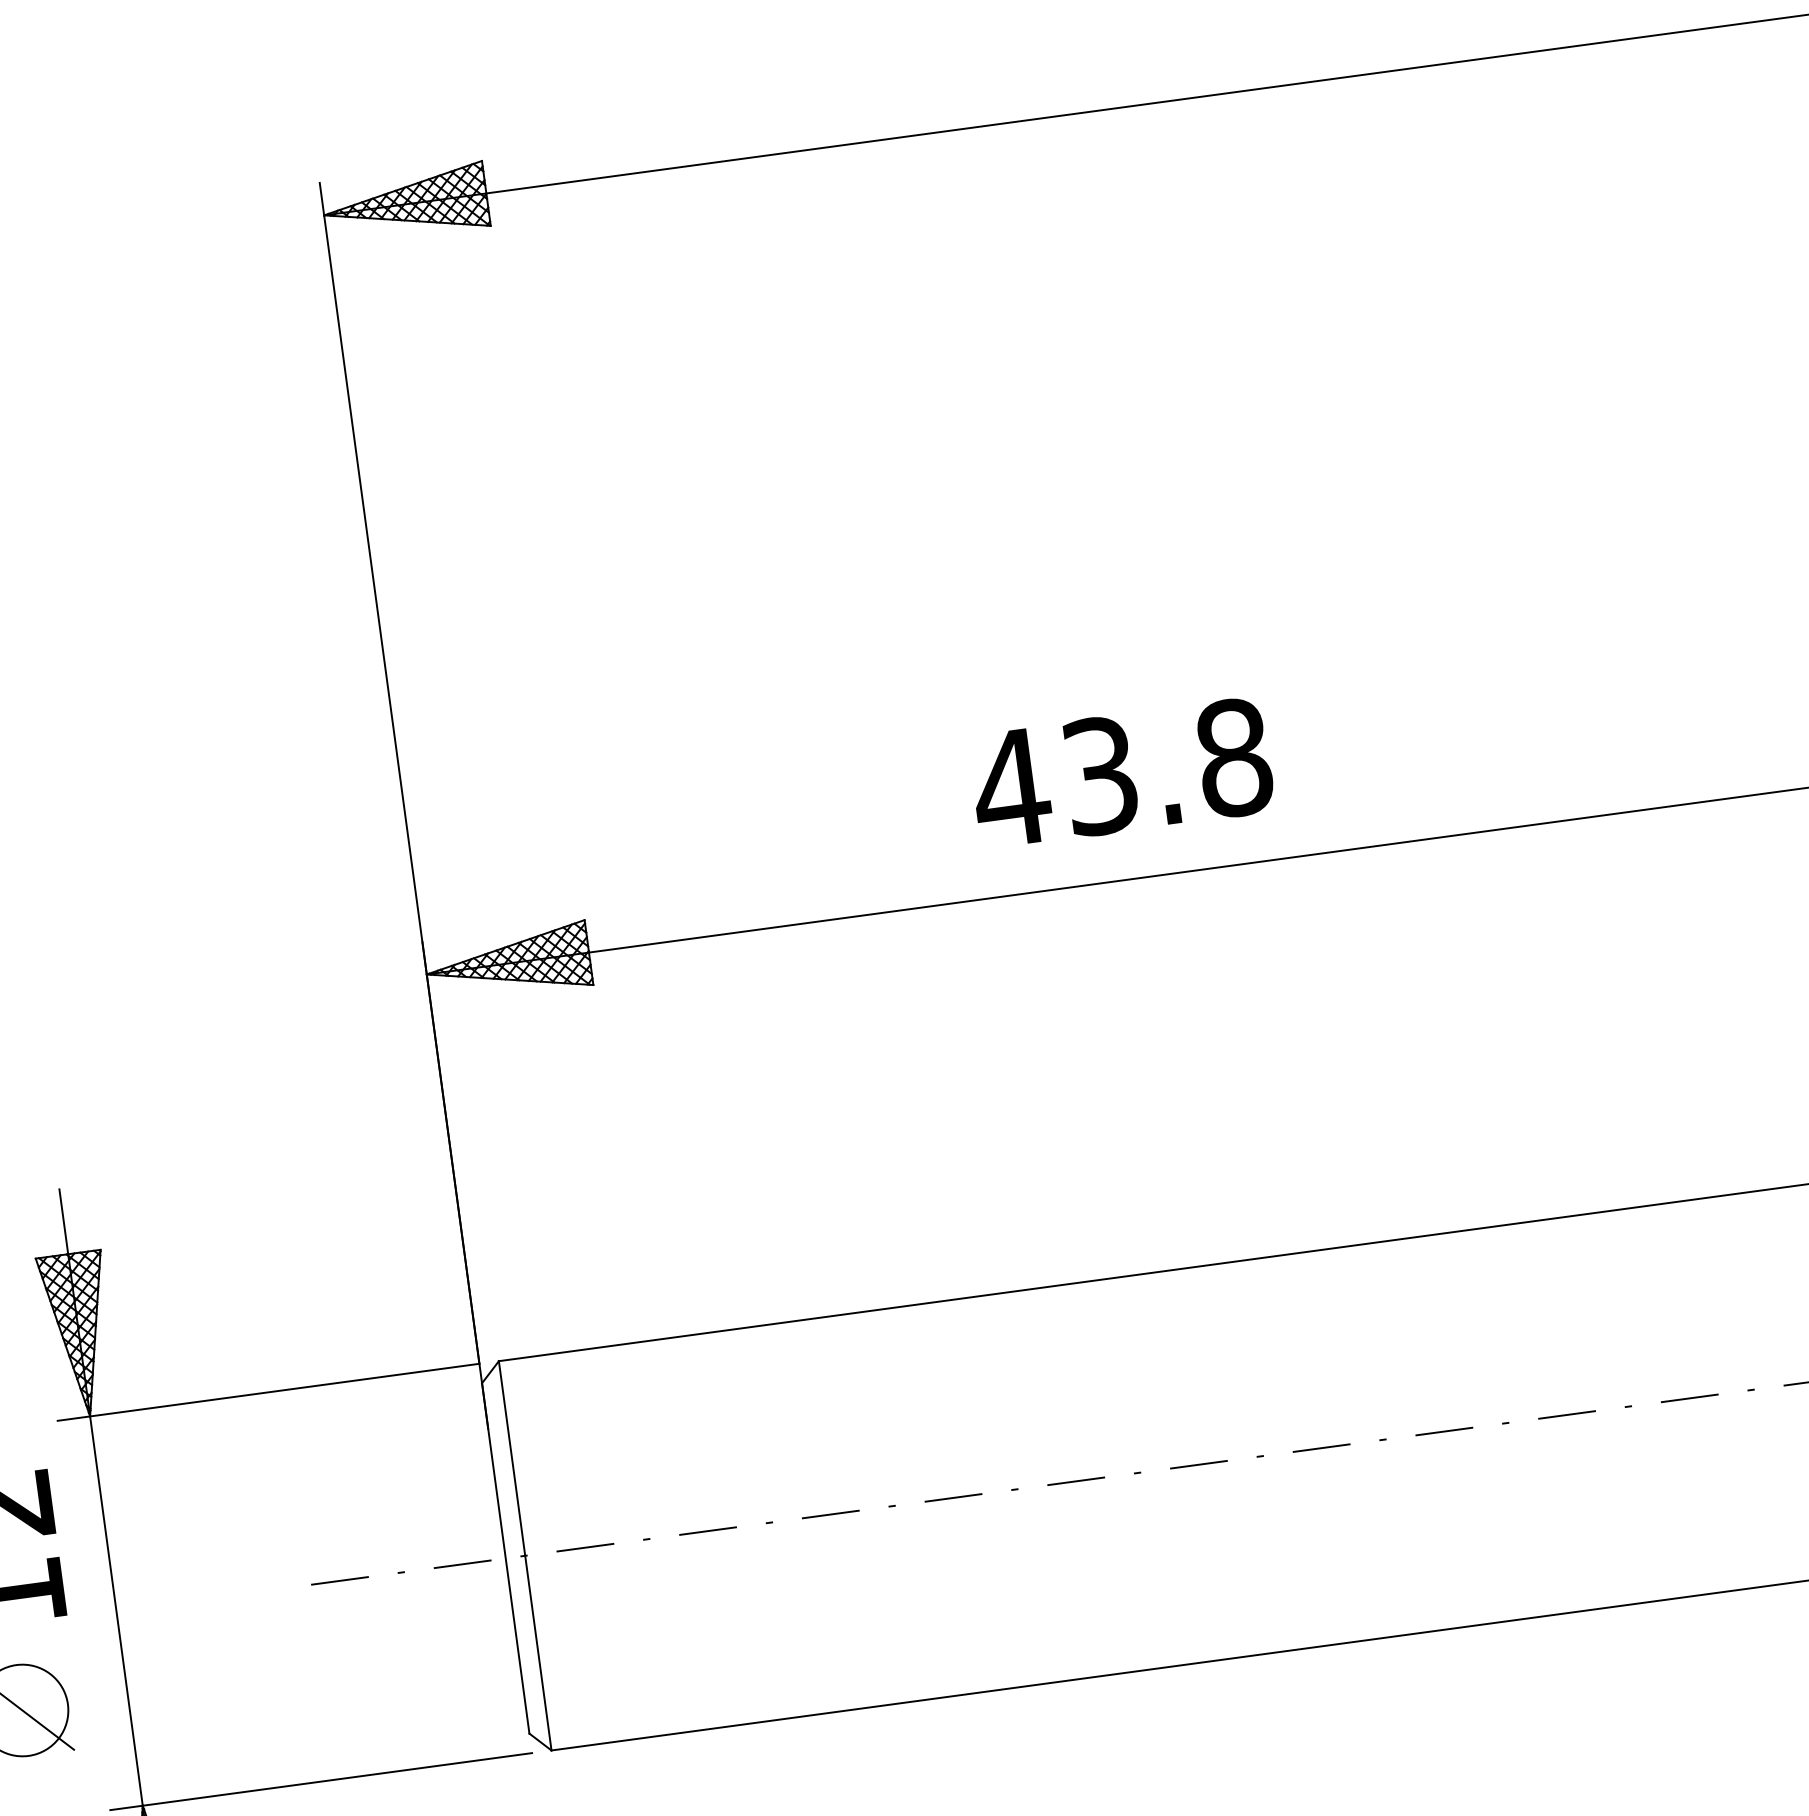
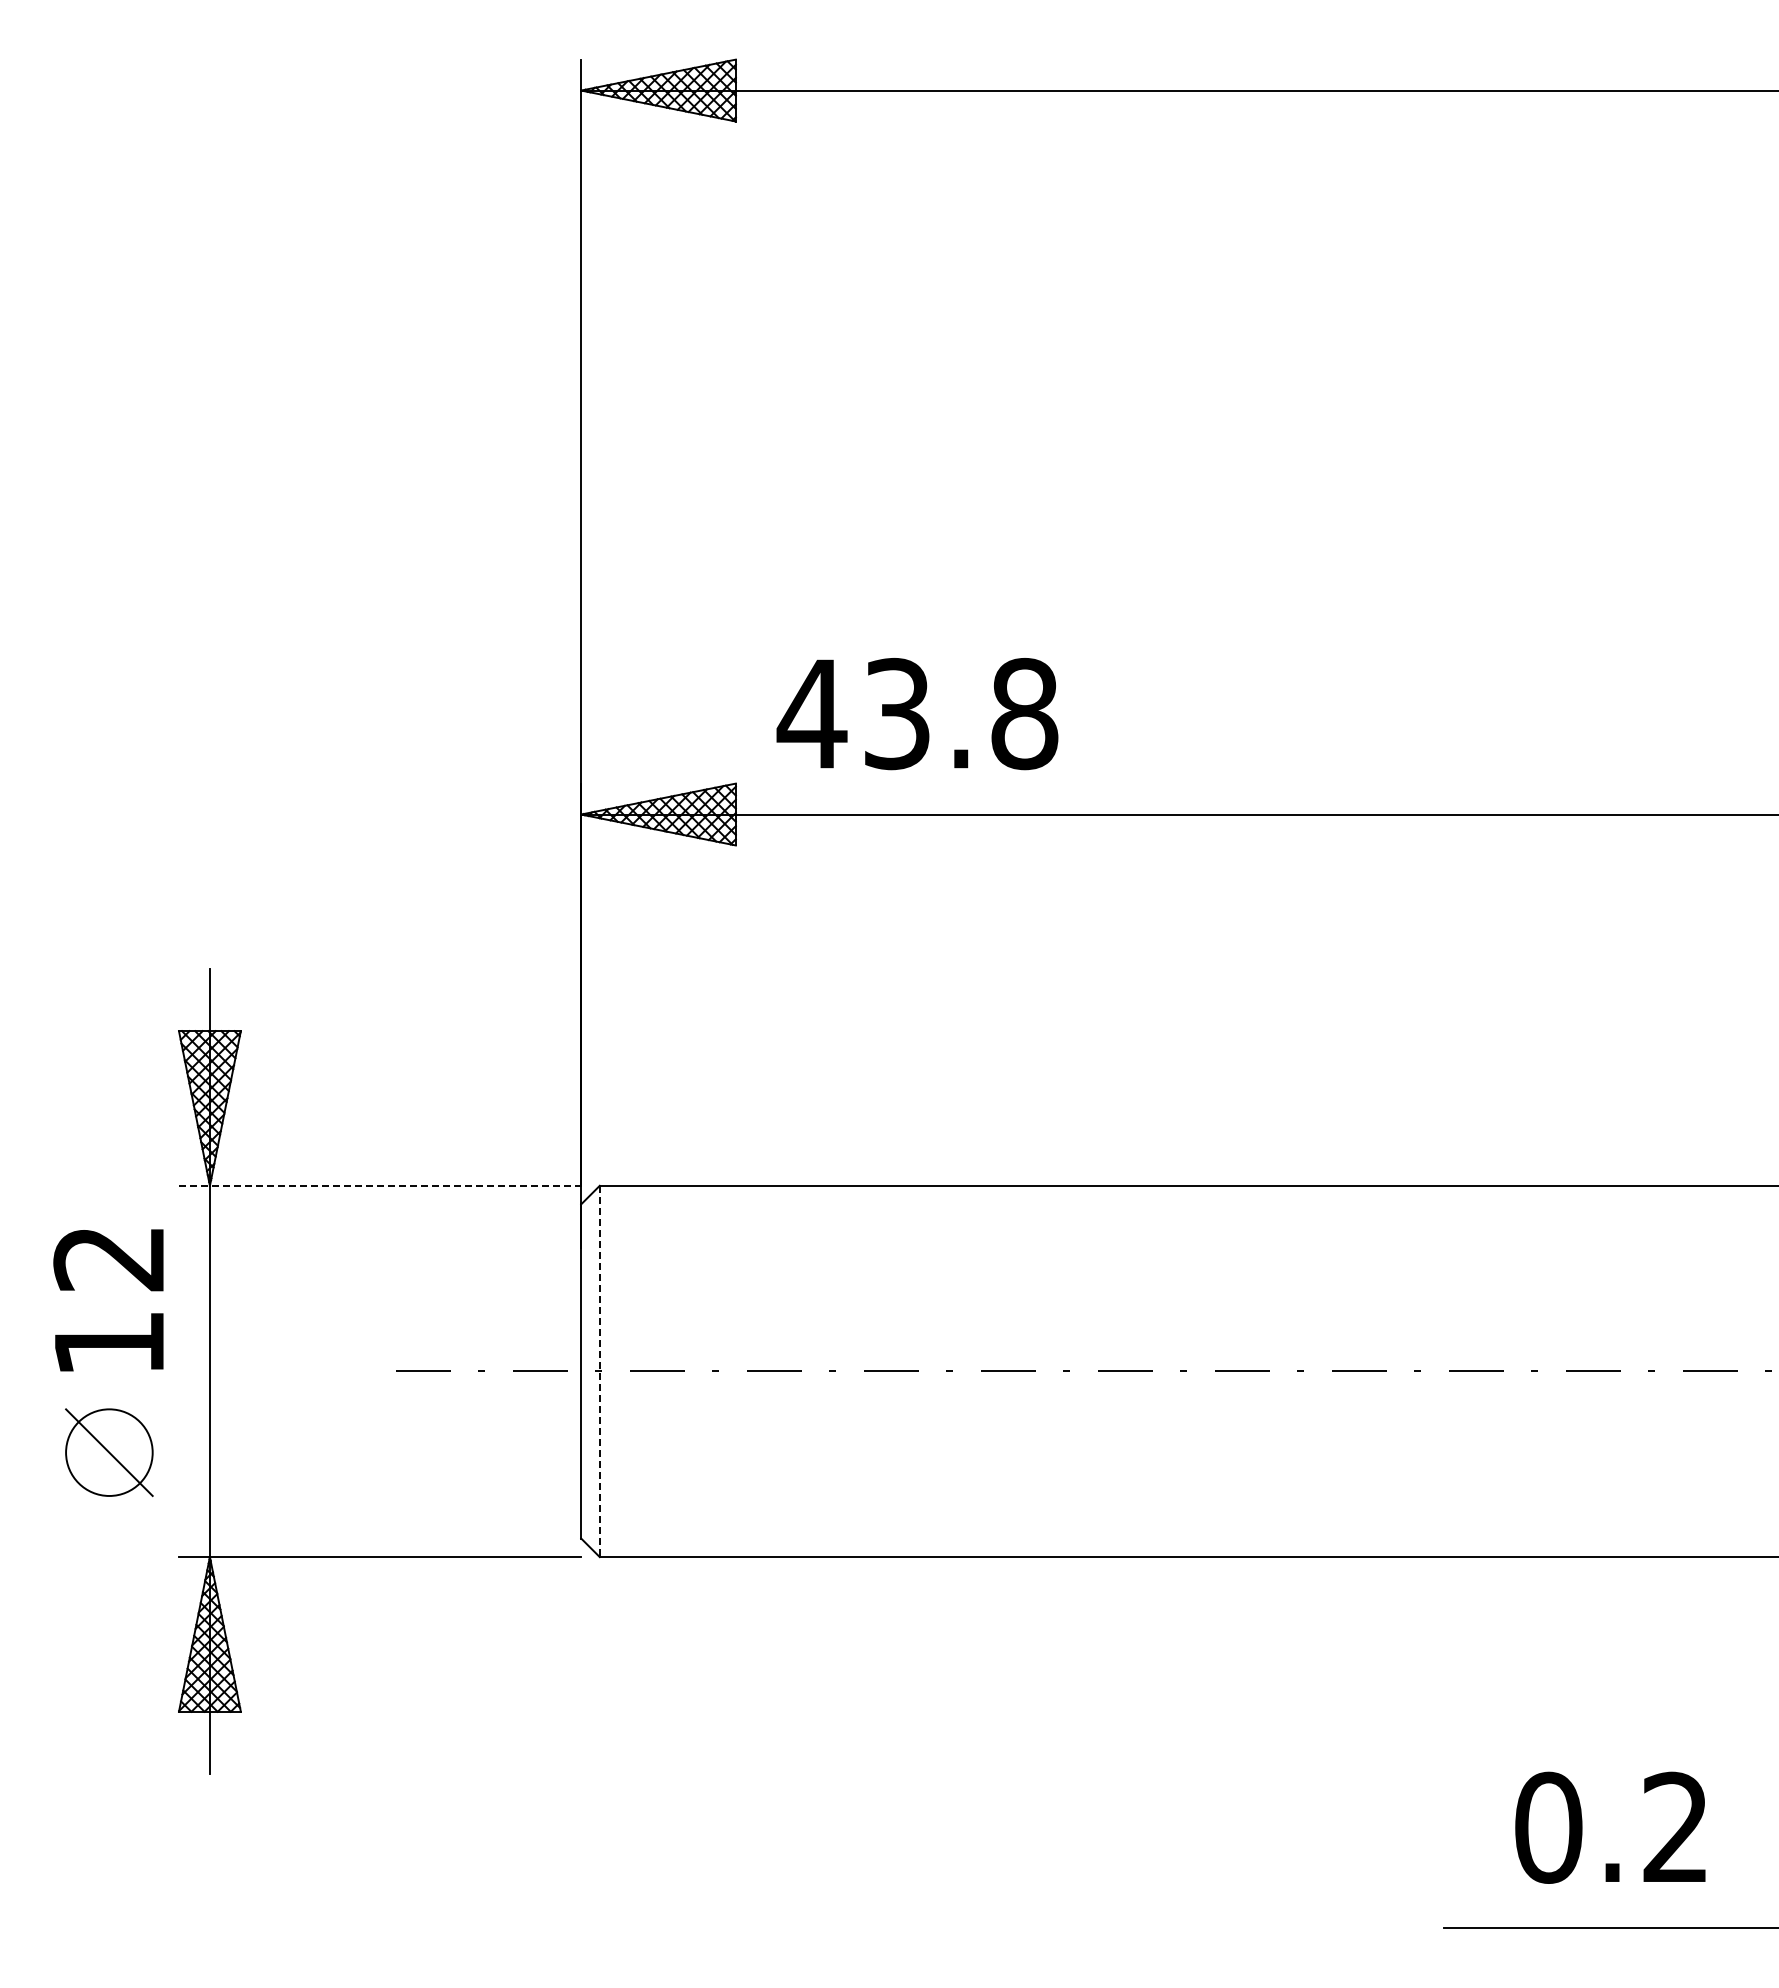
text: (1121, 773) -> (917, 714), moved
line: (268, 1391) -> (380, 1185), solid -> dashed
line: (524, 1555) -> (599, 1371), solid -> dashed

